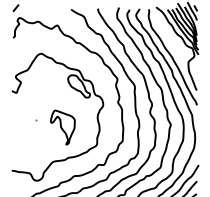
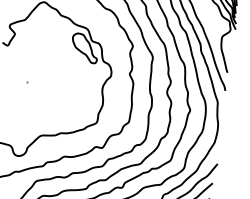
part: (62, 127) -> (58, 95), removed

